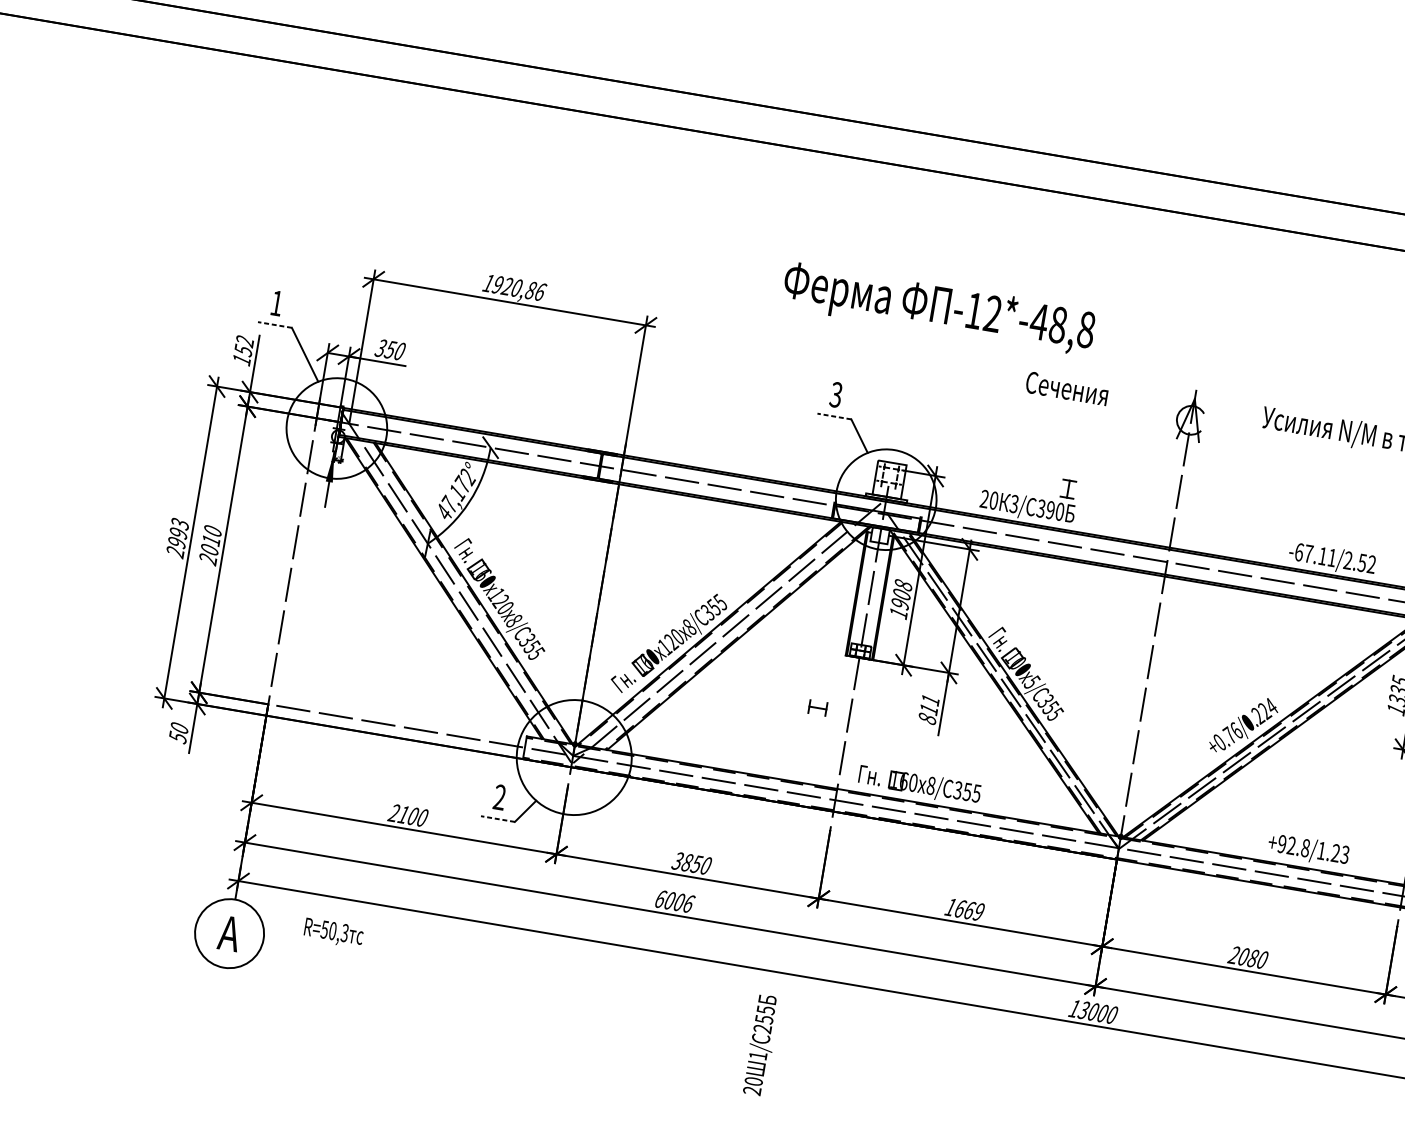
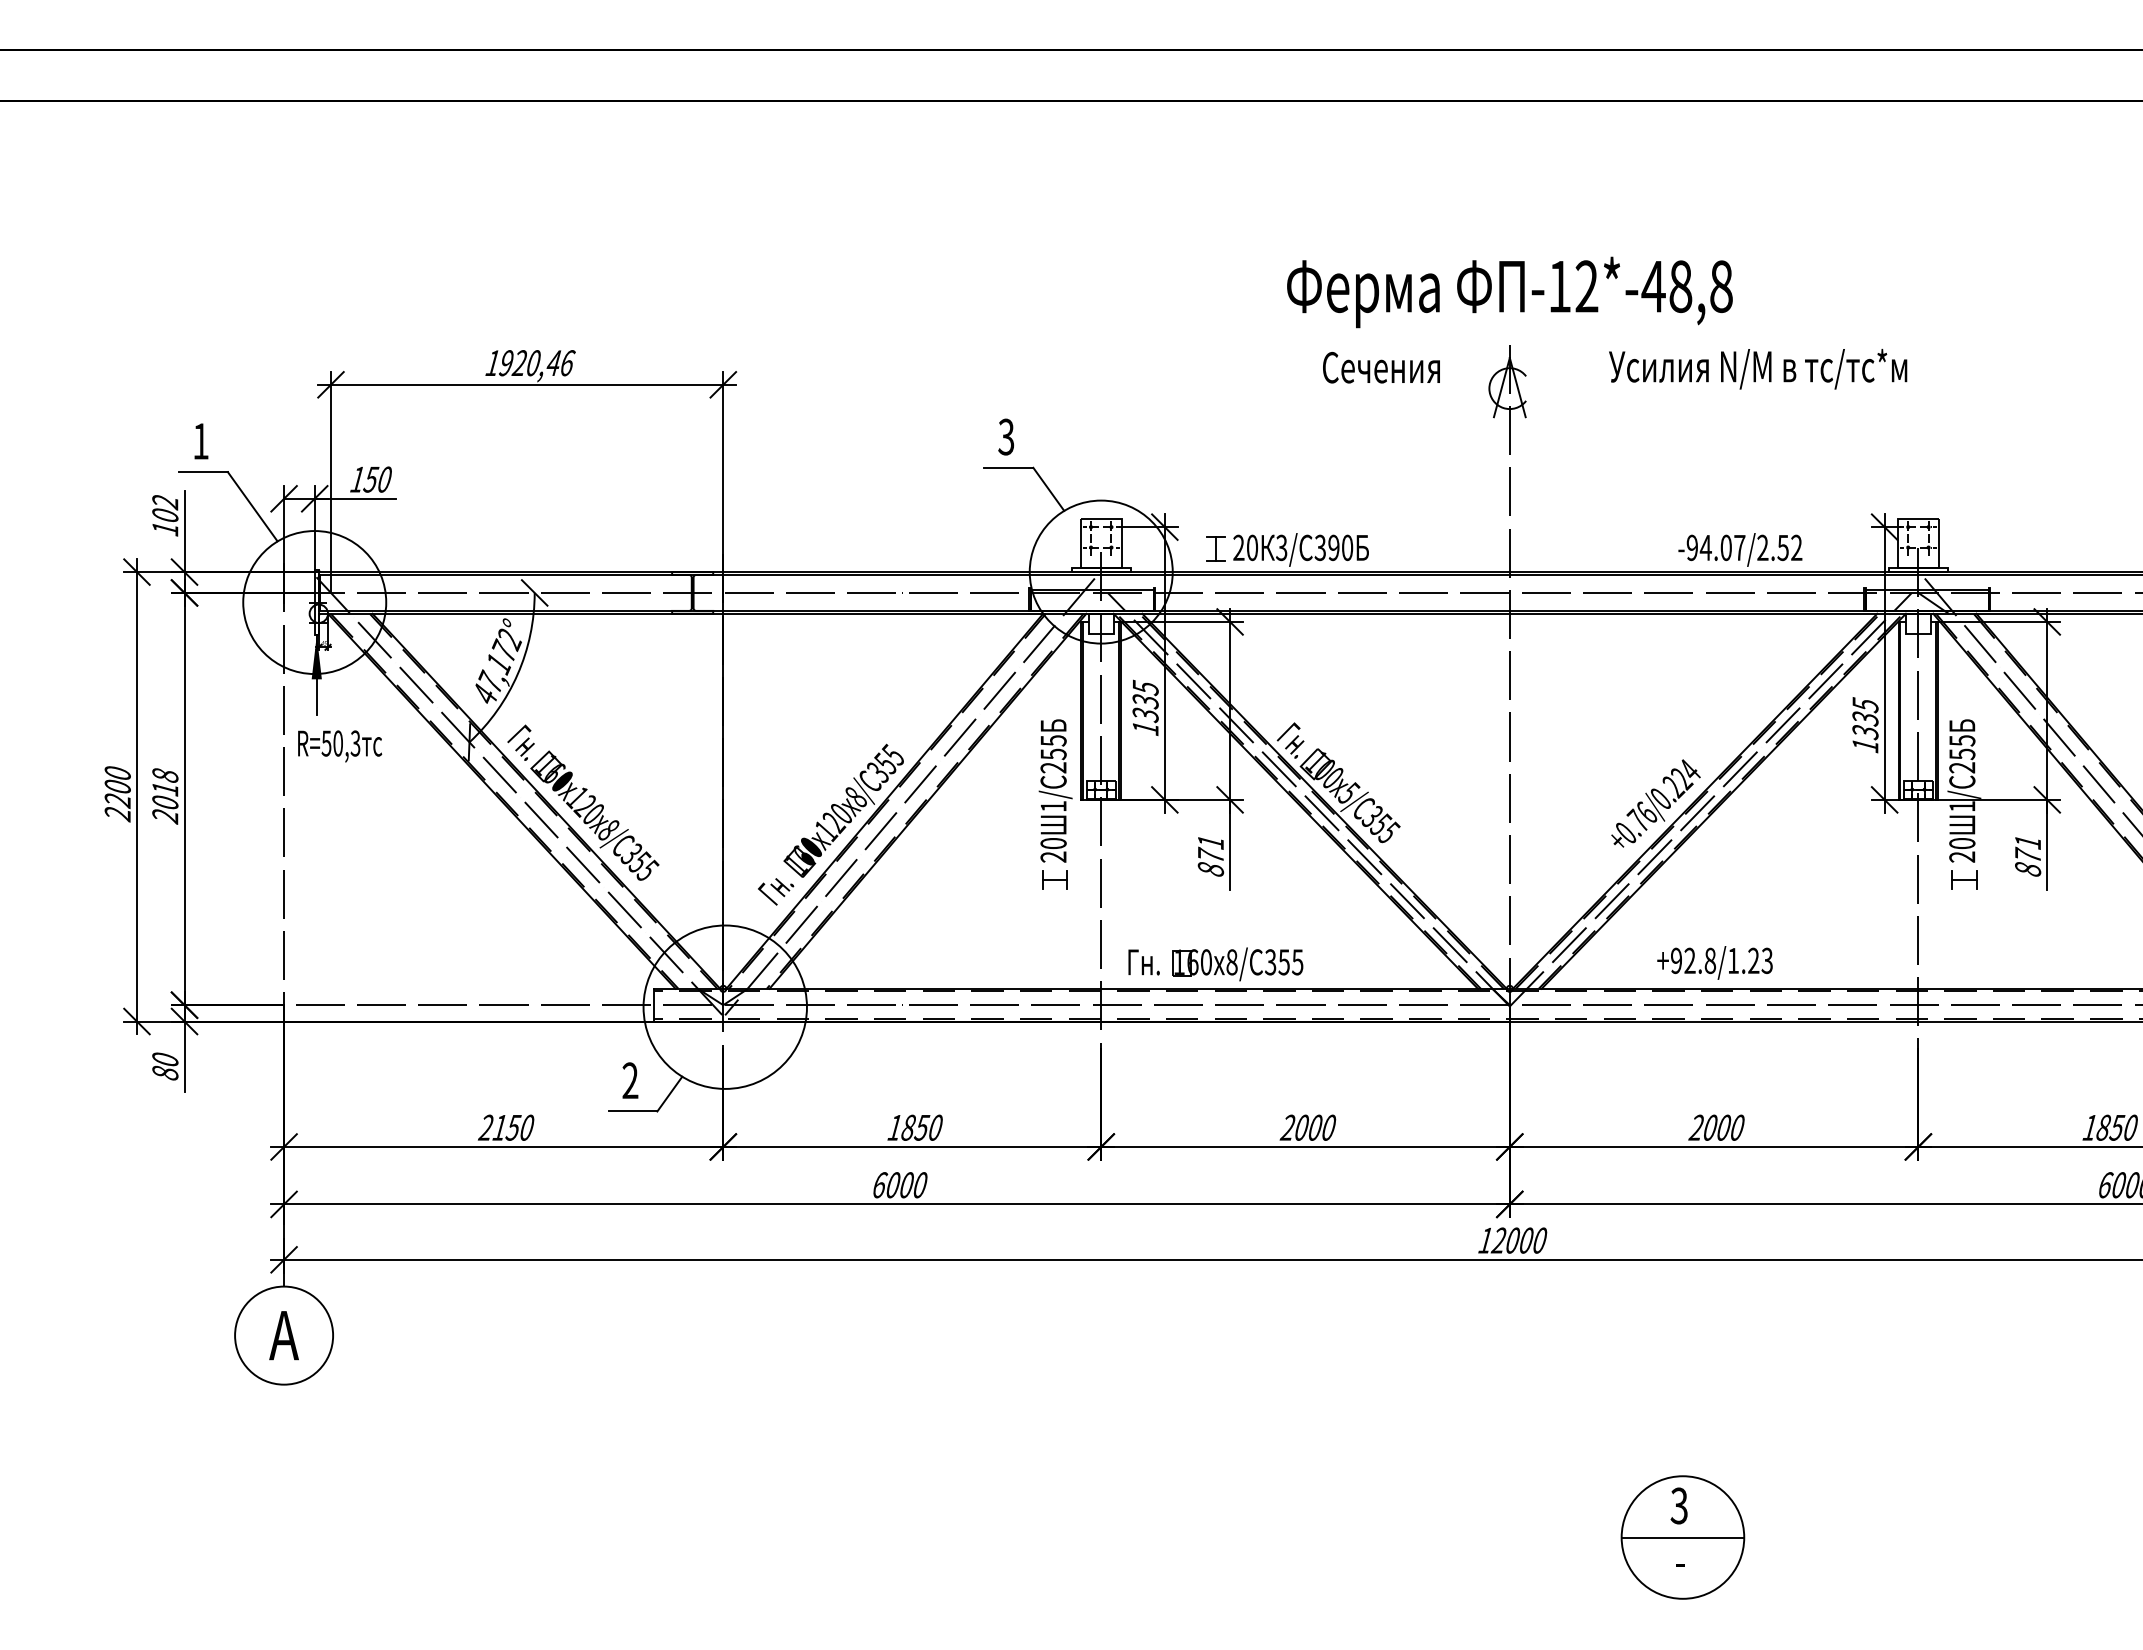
text: (530, 290) -> (553, 363), 1920,86 -> 1920,46
text: (938, 309) -> (1509, 292), moved
line: (274, 325) -> (202, 472), dashed -> solid
text: (380, 348) -> (356, 479), 350 -> 150
text: (243, 350) -> (165, 515), 152 -> 102
text: (1067, 388) -> (1381, 367), moved
line: (834, 416) -> (1008, 467), dashed -> solid
part: (1068, 488) -> (1215, 548), moved
text: (213, 531) -> (165, 775), 2010 -> 2018
text: (178, 533) -> (117, 787), 2993 -> 2200
text: (1315, 554) -> (1715, 547), -67.11/2.52 -> -94.07/2.52
text: (901, 594) -> (1145, 701), 1908 -> 1335
text: (928, 708) -> (1210, 854), 811 -> 871
text: (178, 737) -> (165, 1073), 50 -> 80
text: (413, 816) -> (513, 1127), 2100 -> 2150
line: (497, 819) -> (632, 1111), dashed -> solid
text: (1308, 849) -> (1714, 962), moved
text: (677, 860) -> (894, 1127), 3850 -> 1850
text: (688, 904) -> (920, 1185), 6006 -> 6000
text: (964, 909) -> (1307, 1127), 1669 -> 2000
text: (334, 933) -> (340, 746), moved
text: (1252, 958) -> (1723, 1127), 2080 -> 2000
text: (1083, 1010) -> (1498, 1240), 13000 -> 12000
text: (761, 1044) -> (1055, 790), moved

